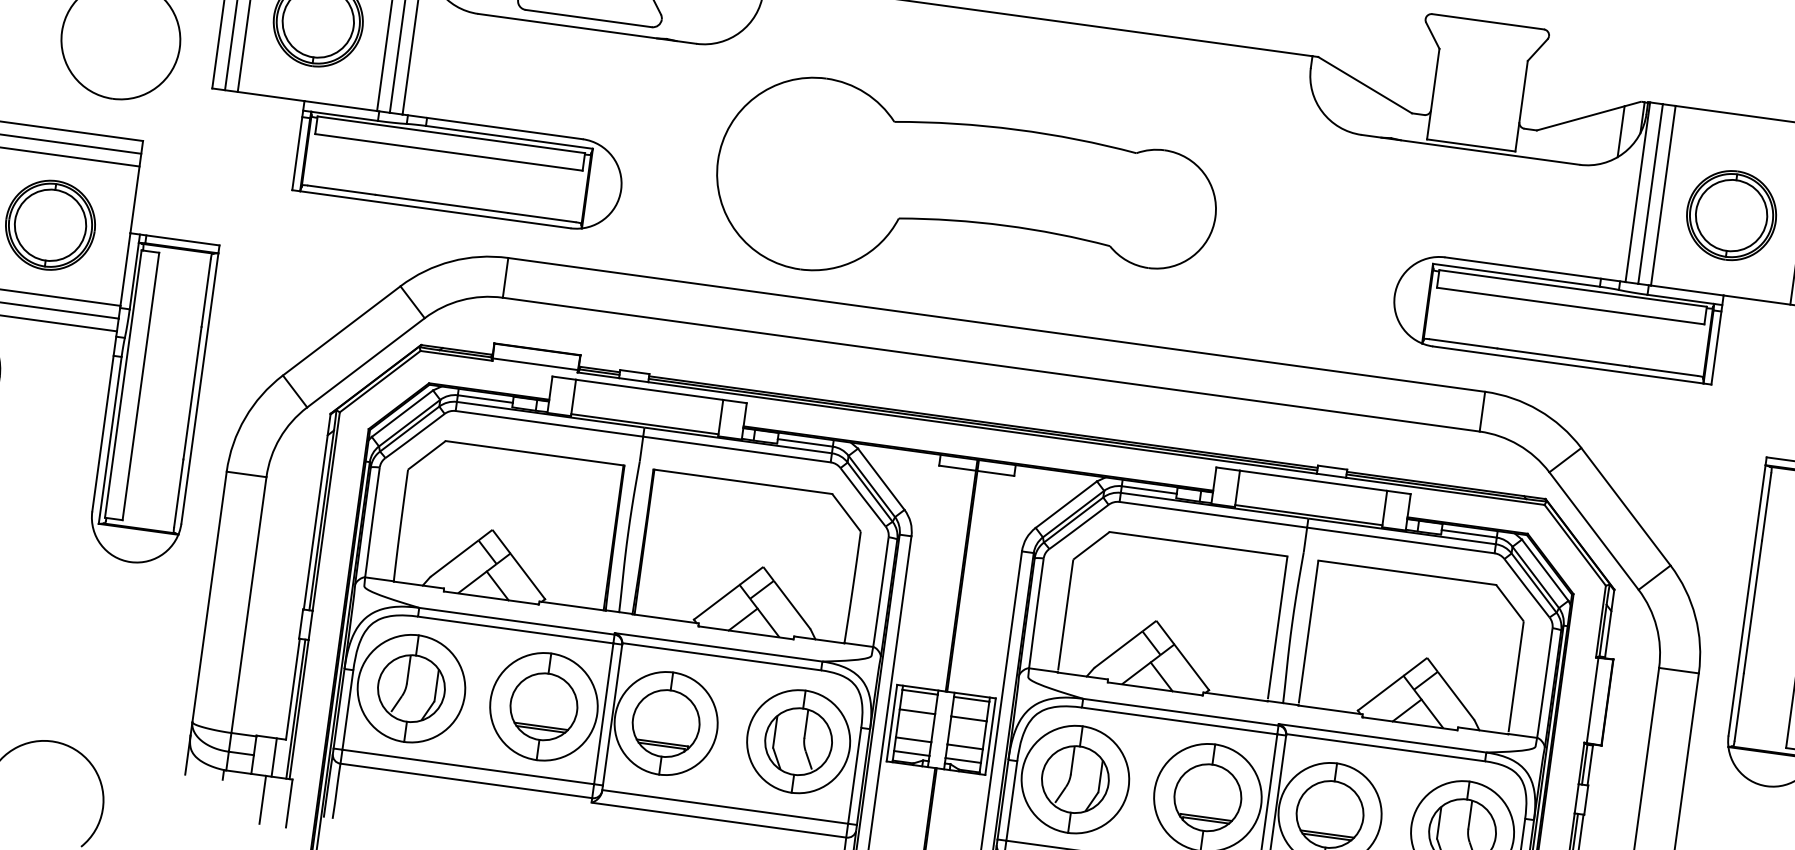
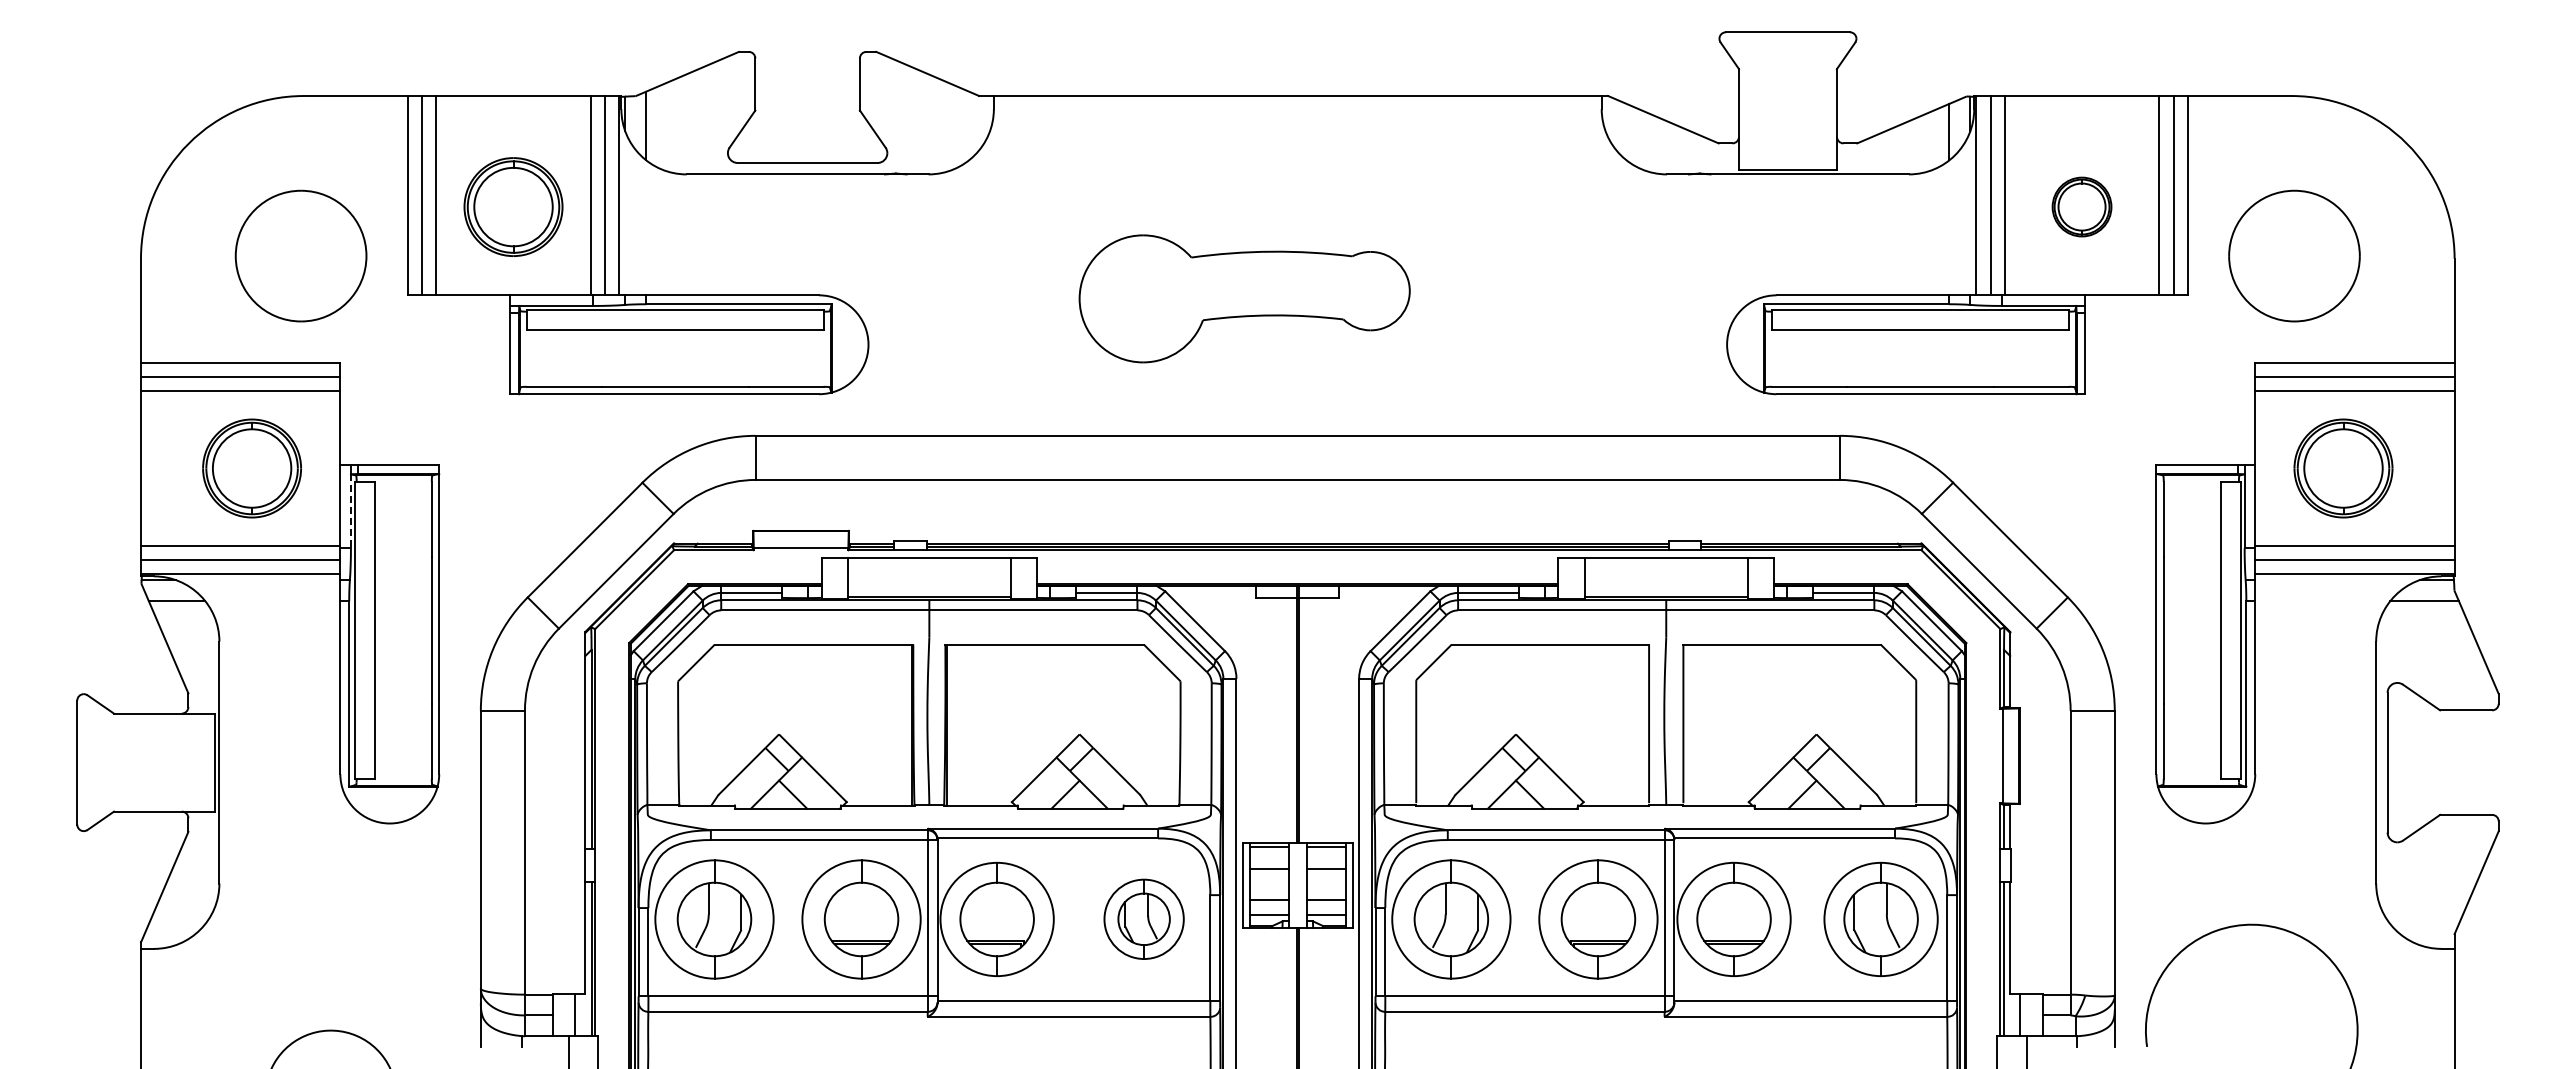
part: (965, 194) -> (1244, 298), size x0.6
part: (1731, 214) -> (2081, 206), size x0.6
line: (133, 276) -> (350, 511), solid -> dashed
part: (798, 740) -> (1143, 918), size x0.7

